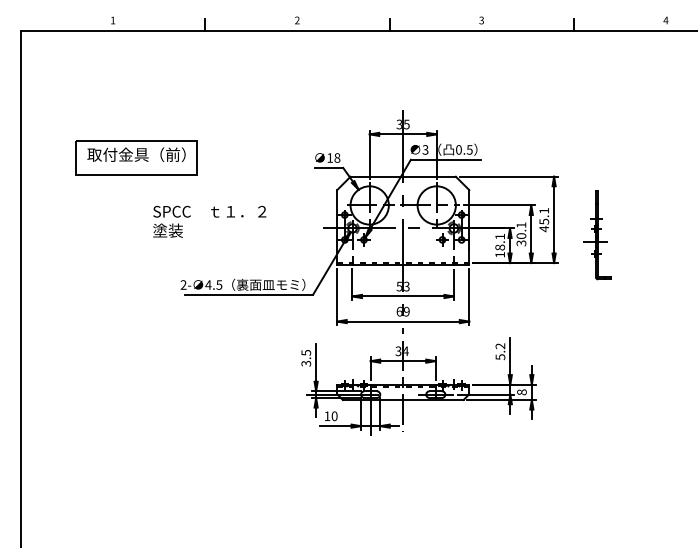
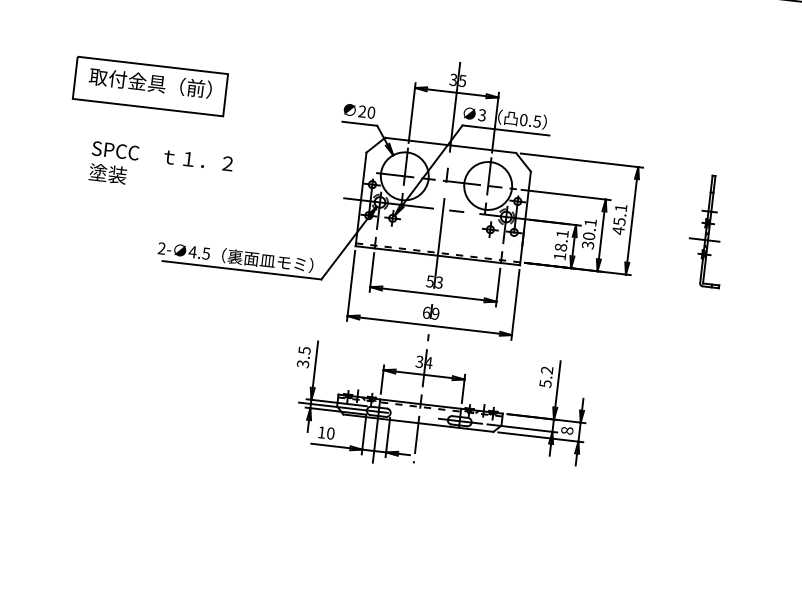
part: (136, 157) -> (150, 86), moved
text: (333, 157) -> (366, 111), 18 -> 20
text: (209, 221) -> (160, 168), moved
part: (597, 235) -> (708, 231), moved

